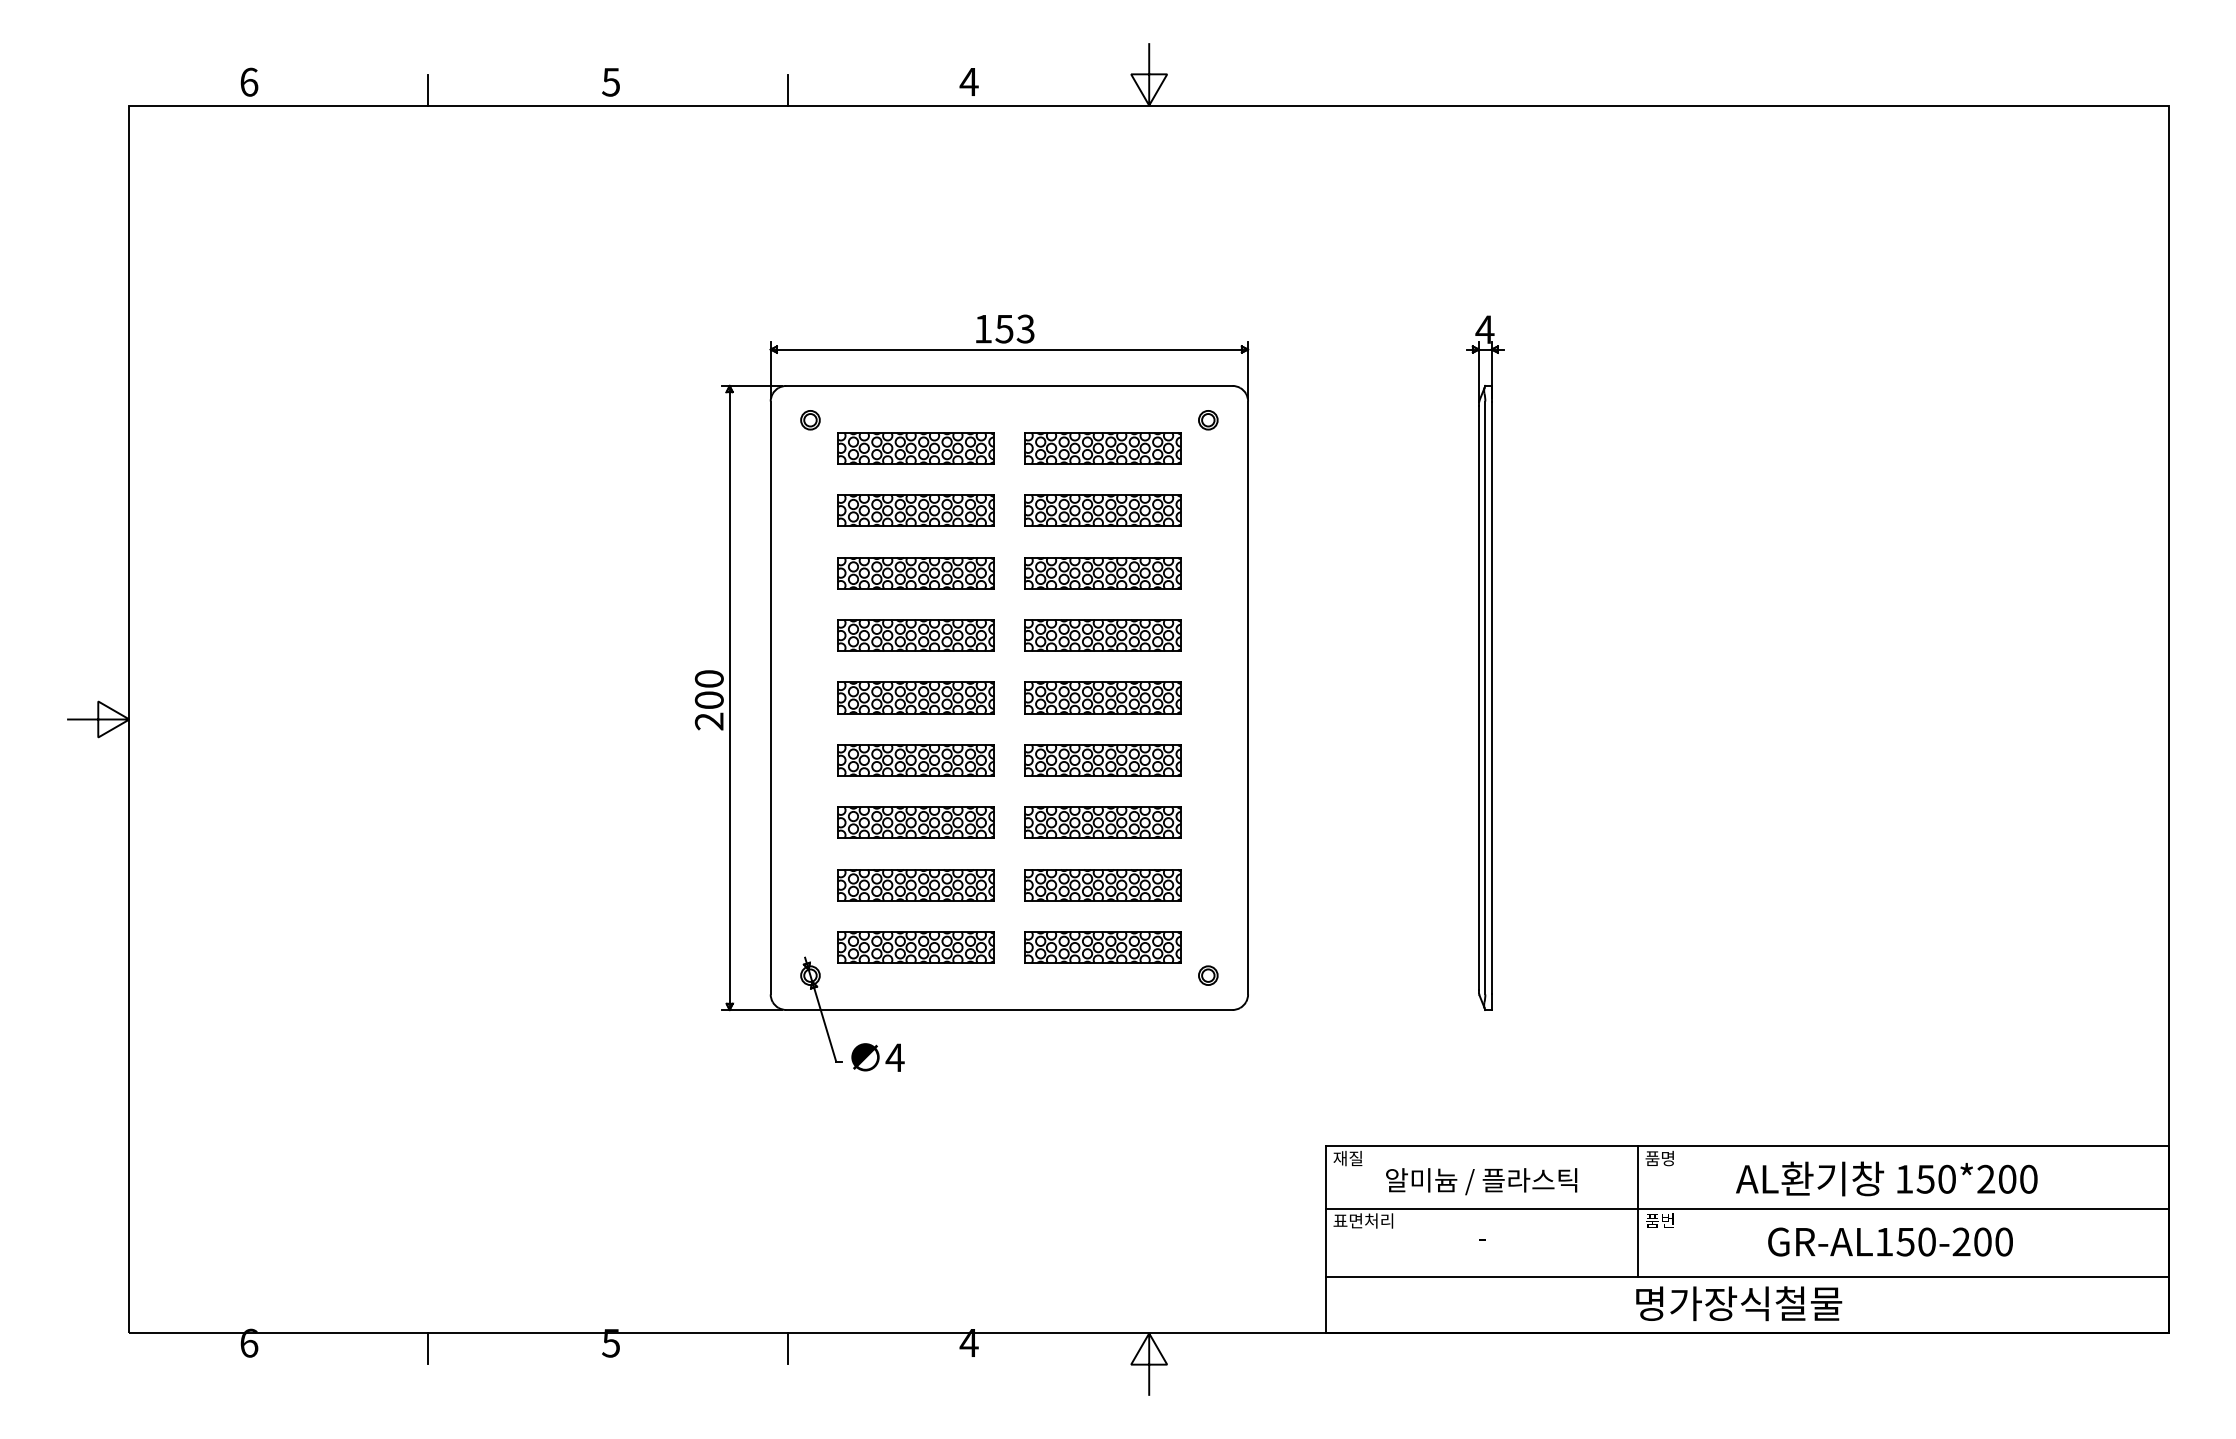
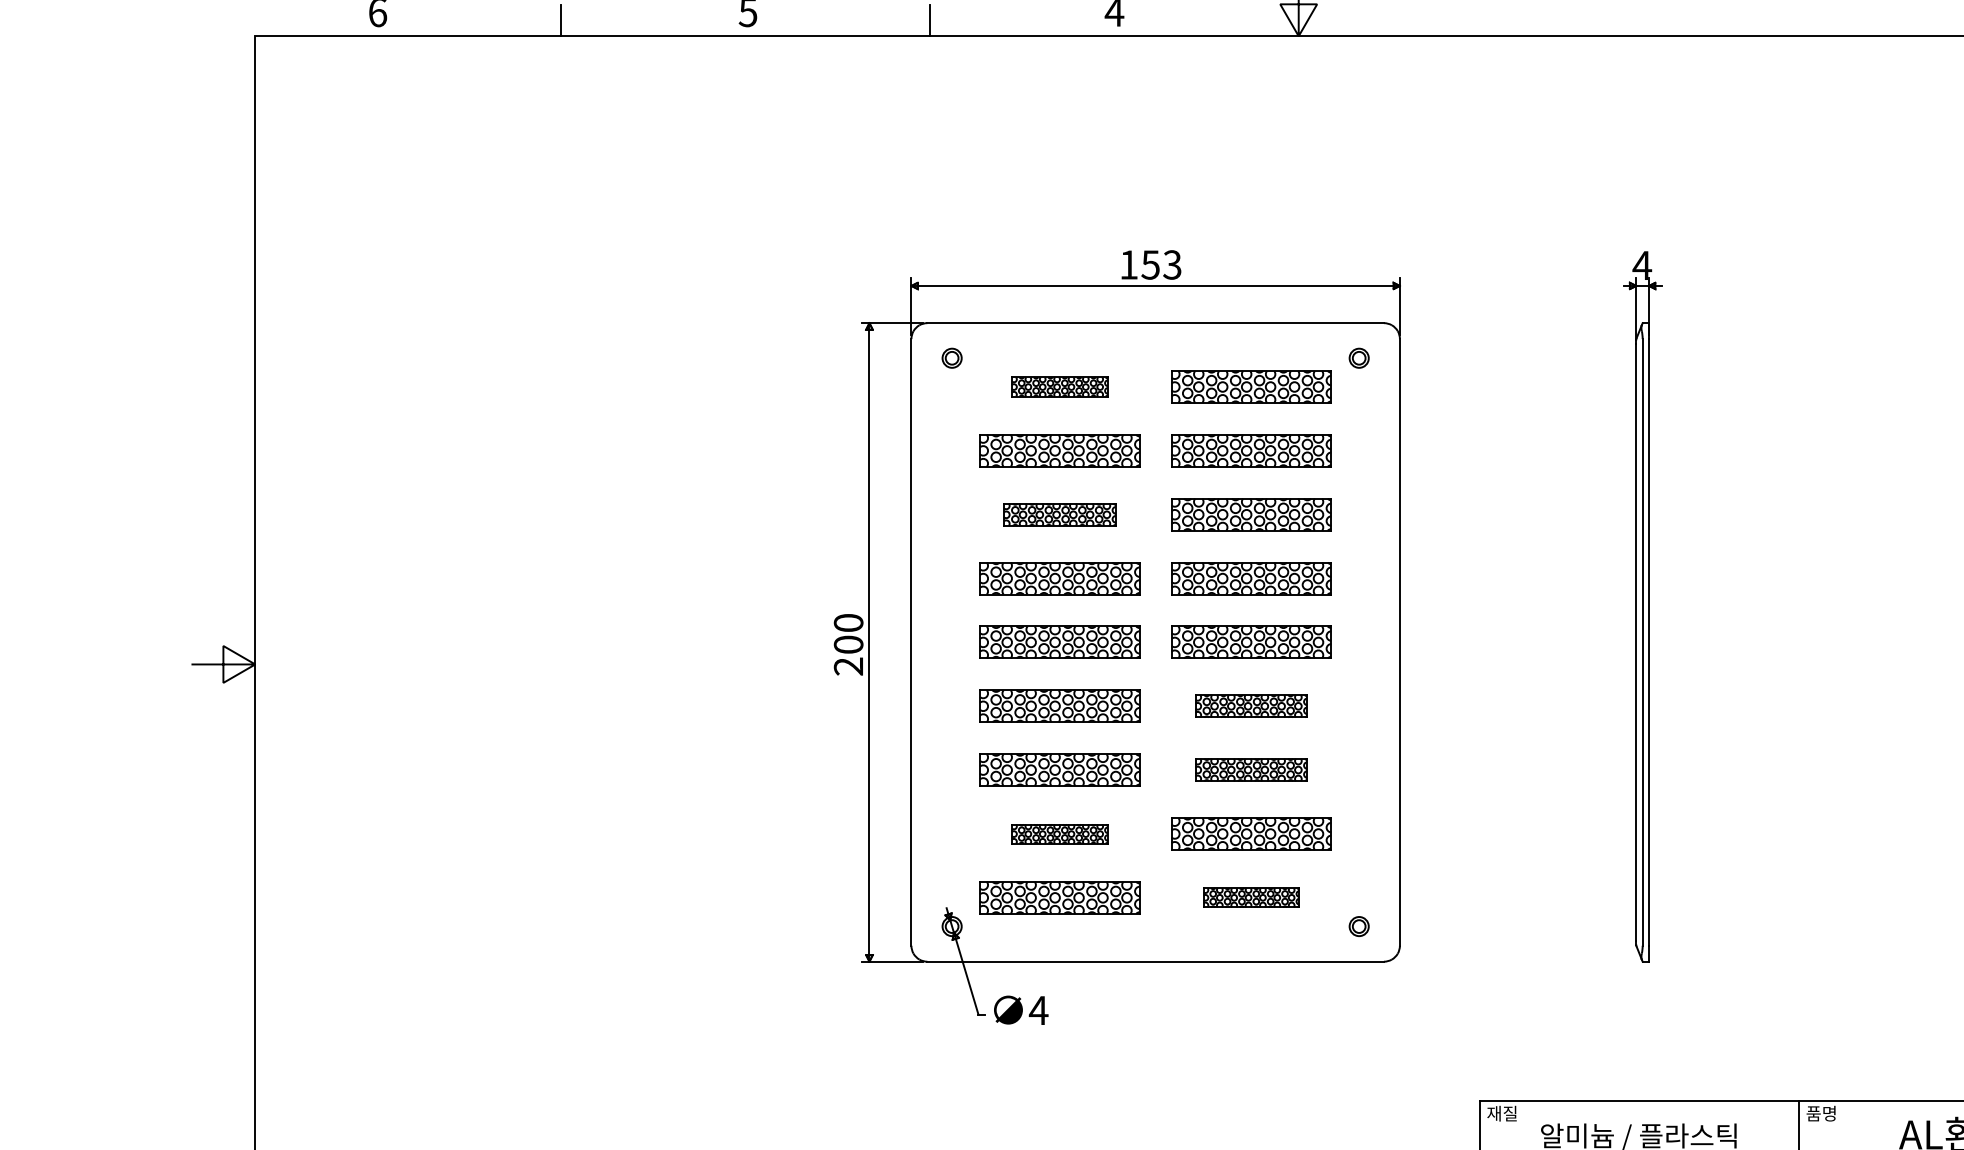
part: (915, 448) -> (1059, 387), size x0.6
part: (915, 573) -> (1059, 515), size x0.7
part: (1102, 760) -> (1250, 706), size x0.7
part: (1102, 822) -> (1250, 769), size x0.7
part: (915, 885) -> (1059, 834), size x0.6
part: (1102, 947) -> (1250, 897), size x0.6

